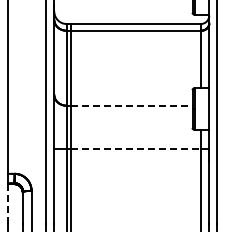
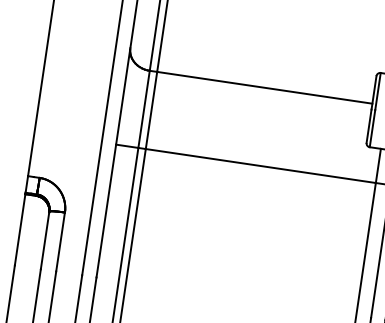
line: (131, 105) -> (264, 87), dashed -> solid
line: (135, 149) -> (259, 166), dashed -> solid
line: (8, 203) -> (20, 228), dashed -> solid

